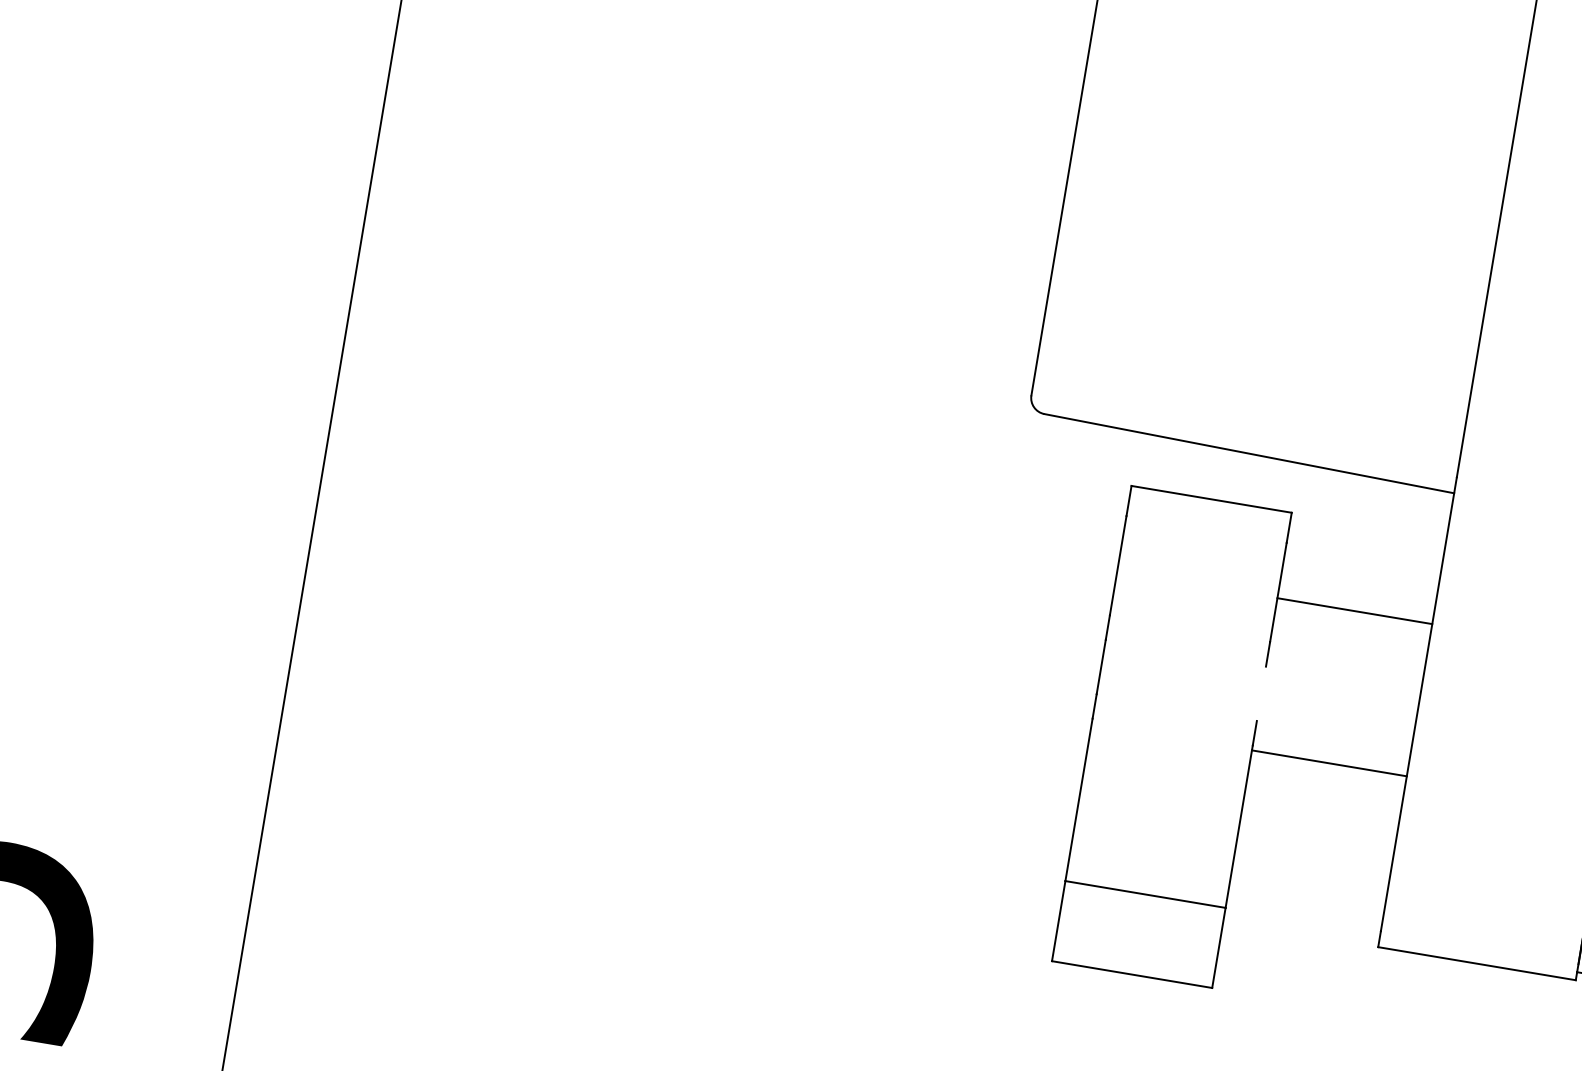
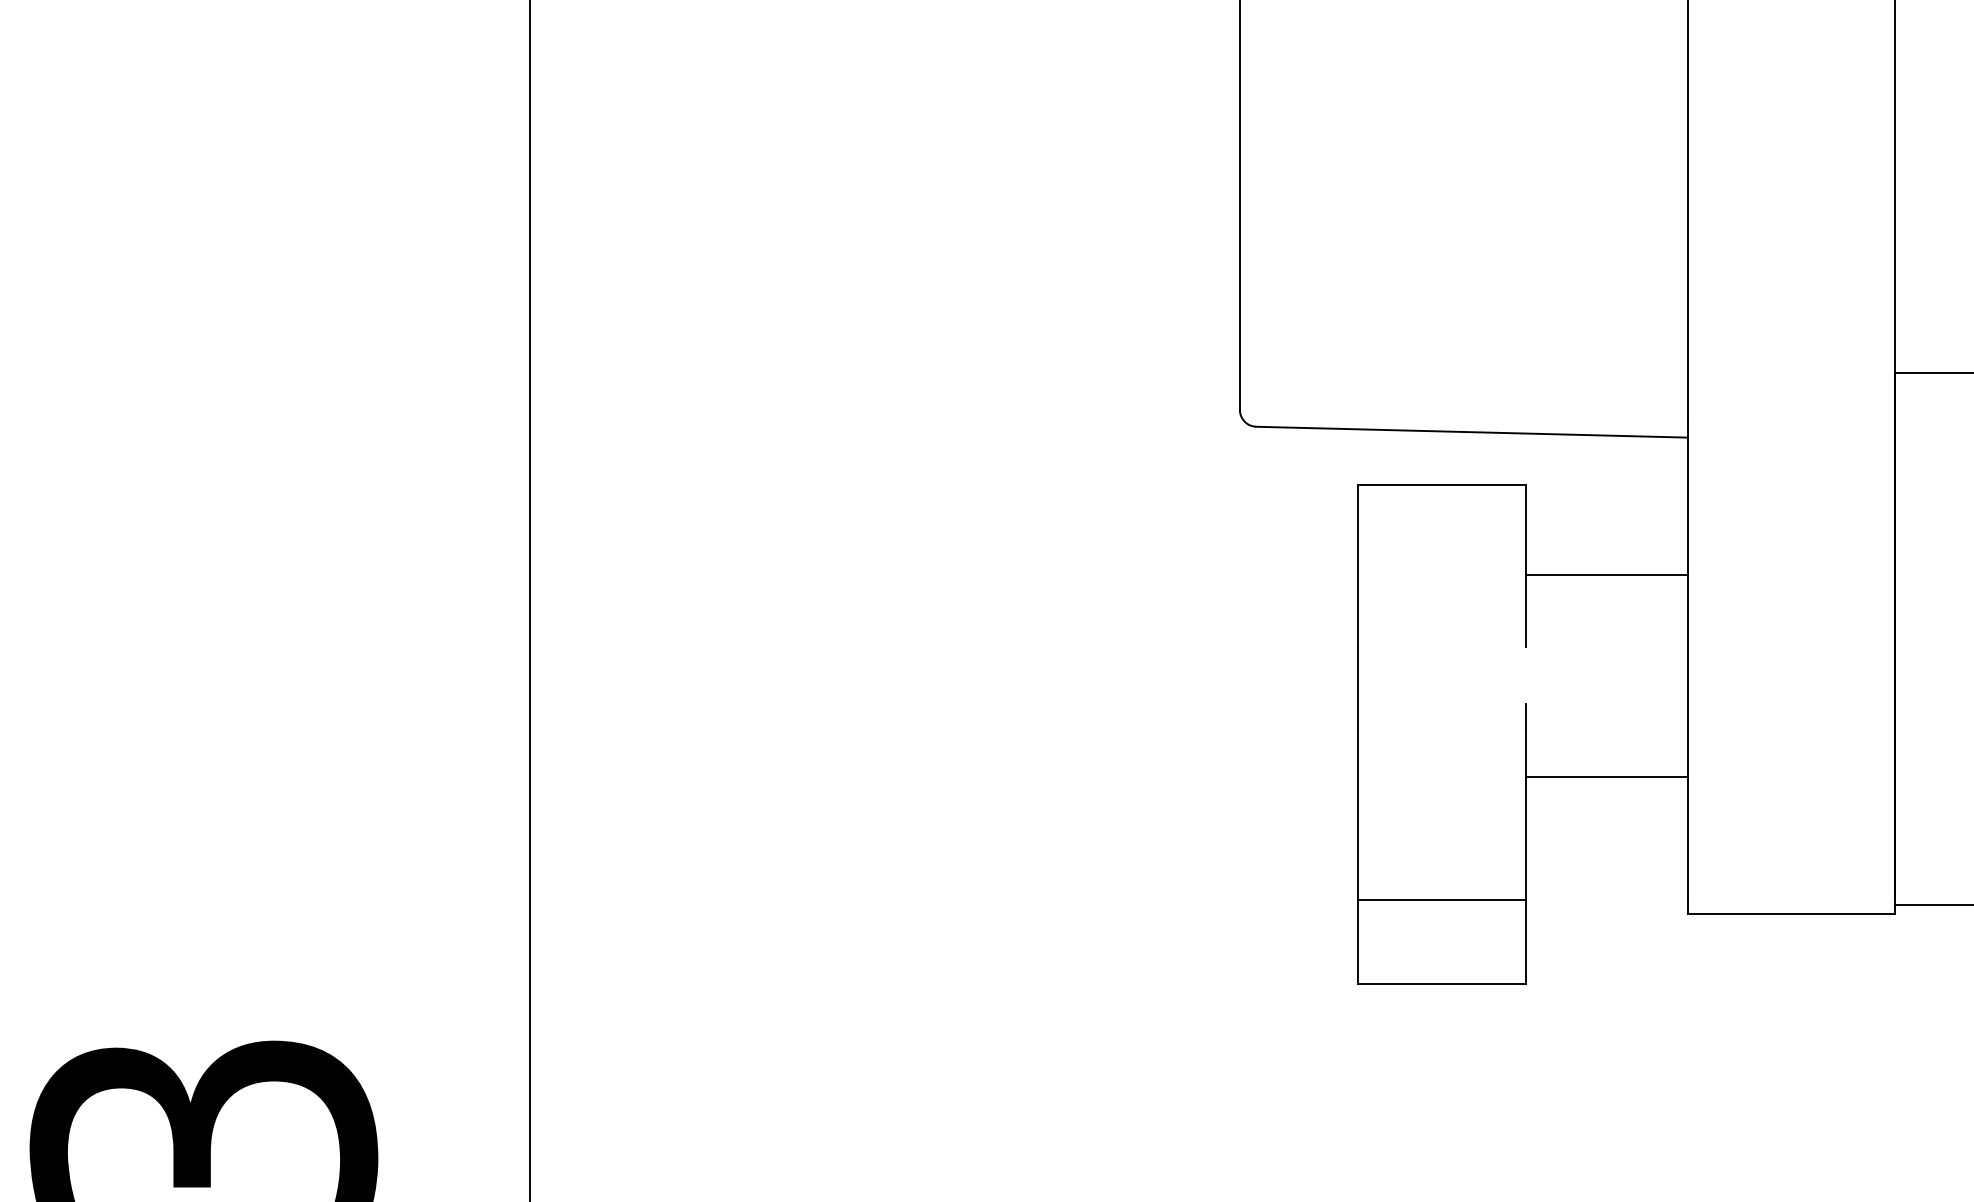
line: (1329, 763) -> (1606, 776), moved

